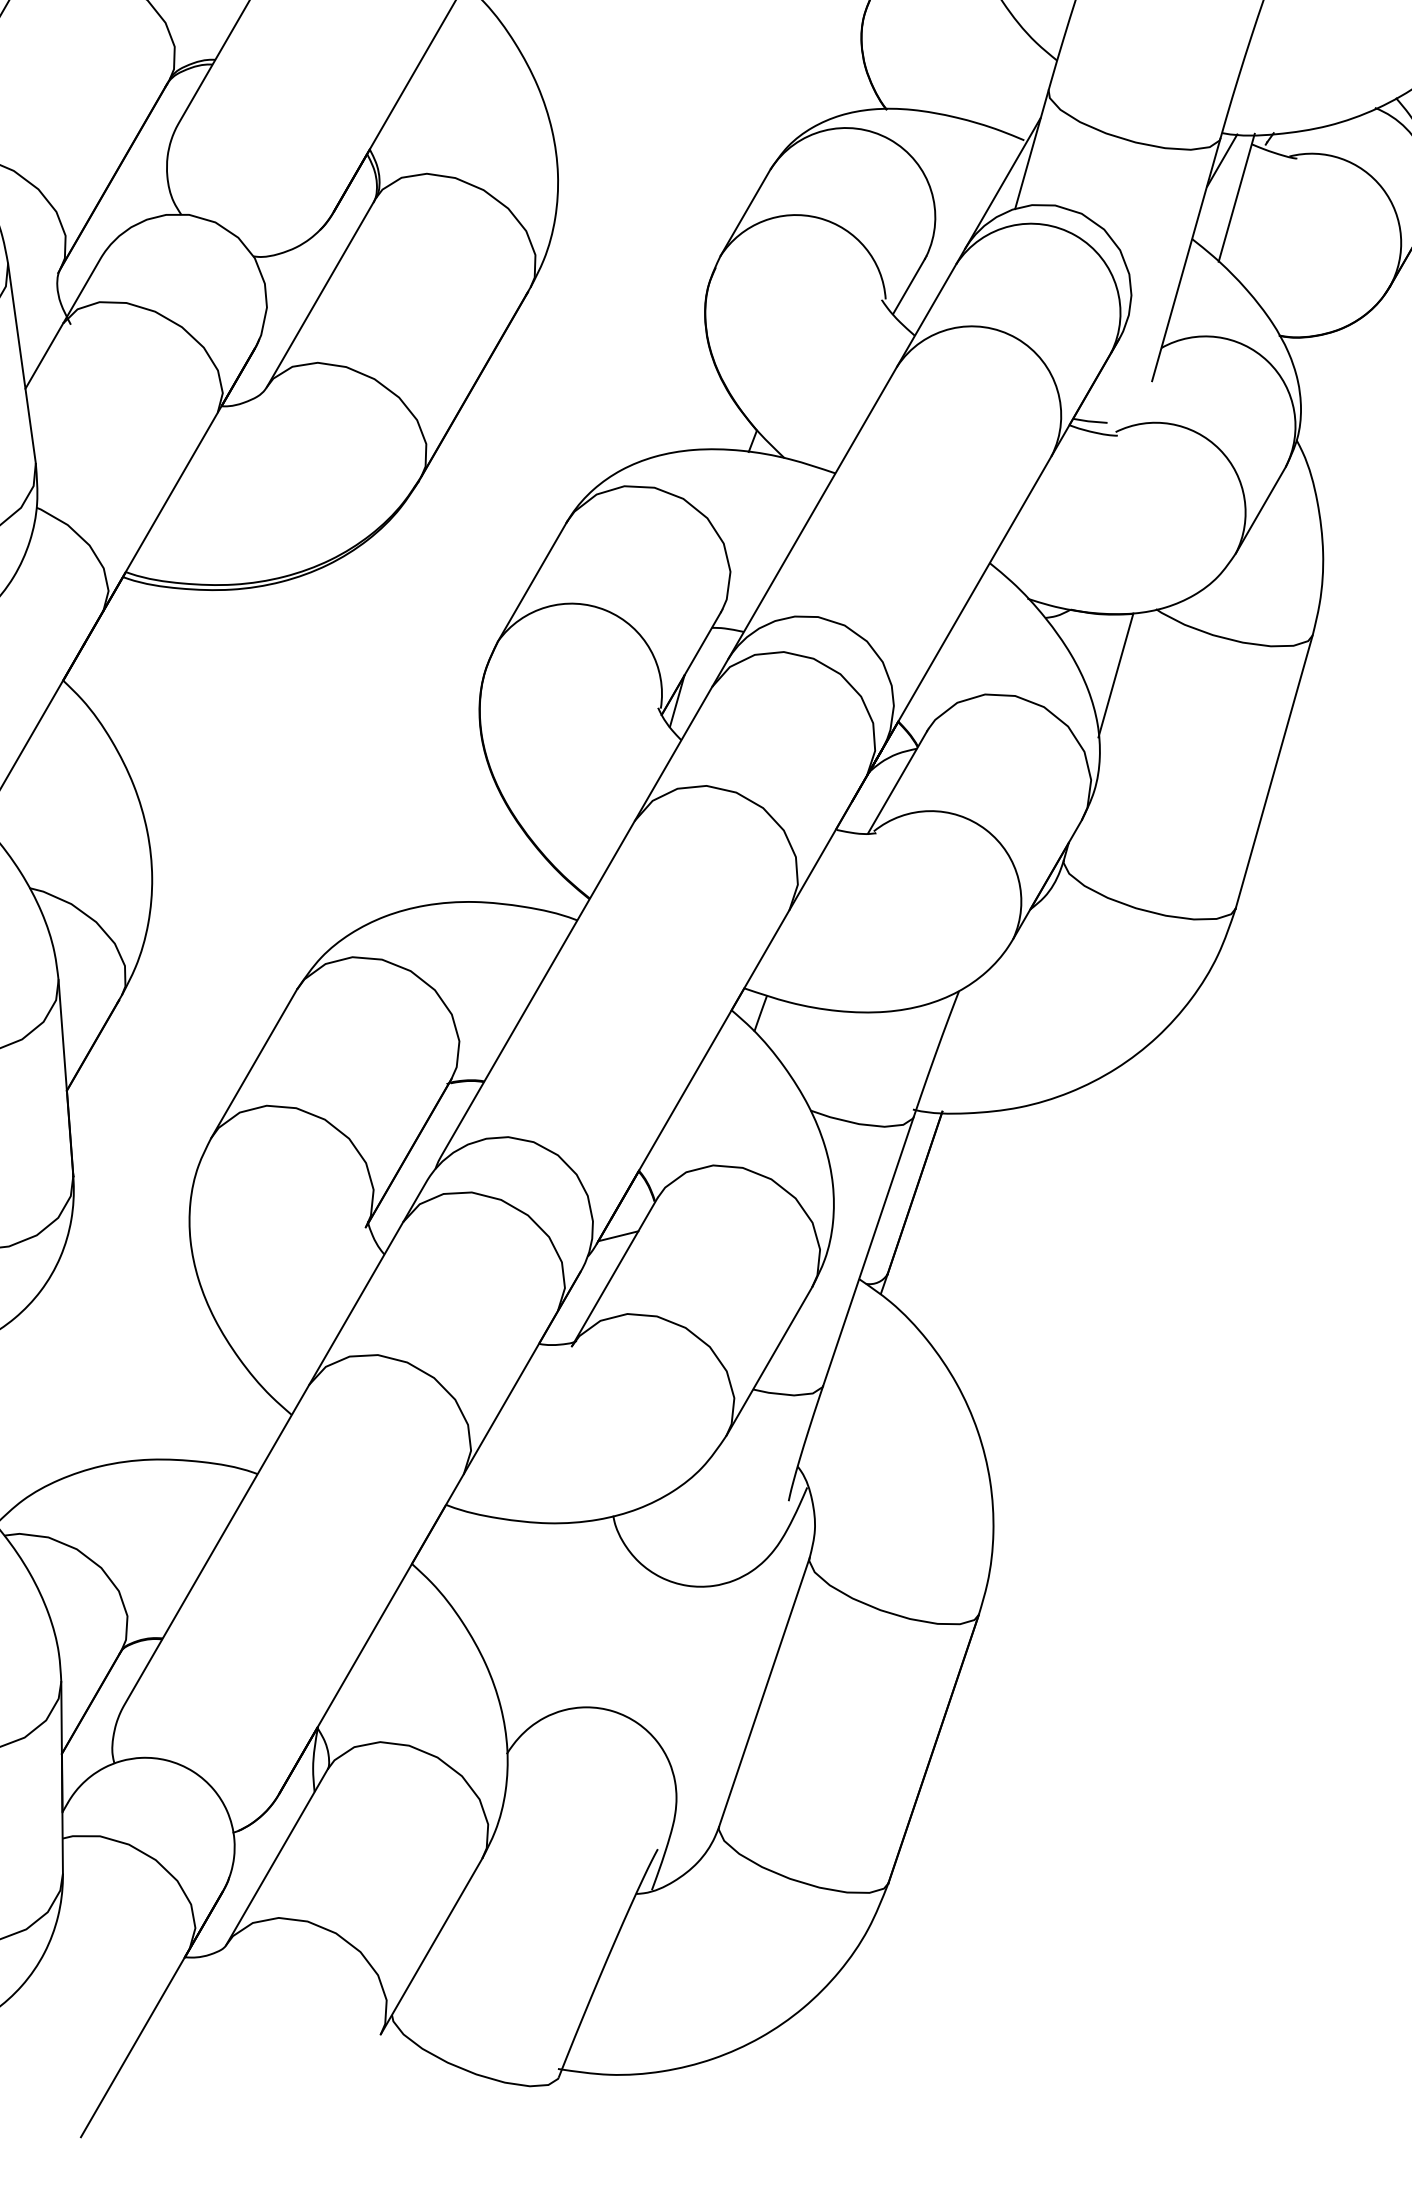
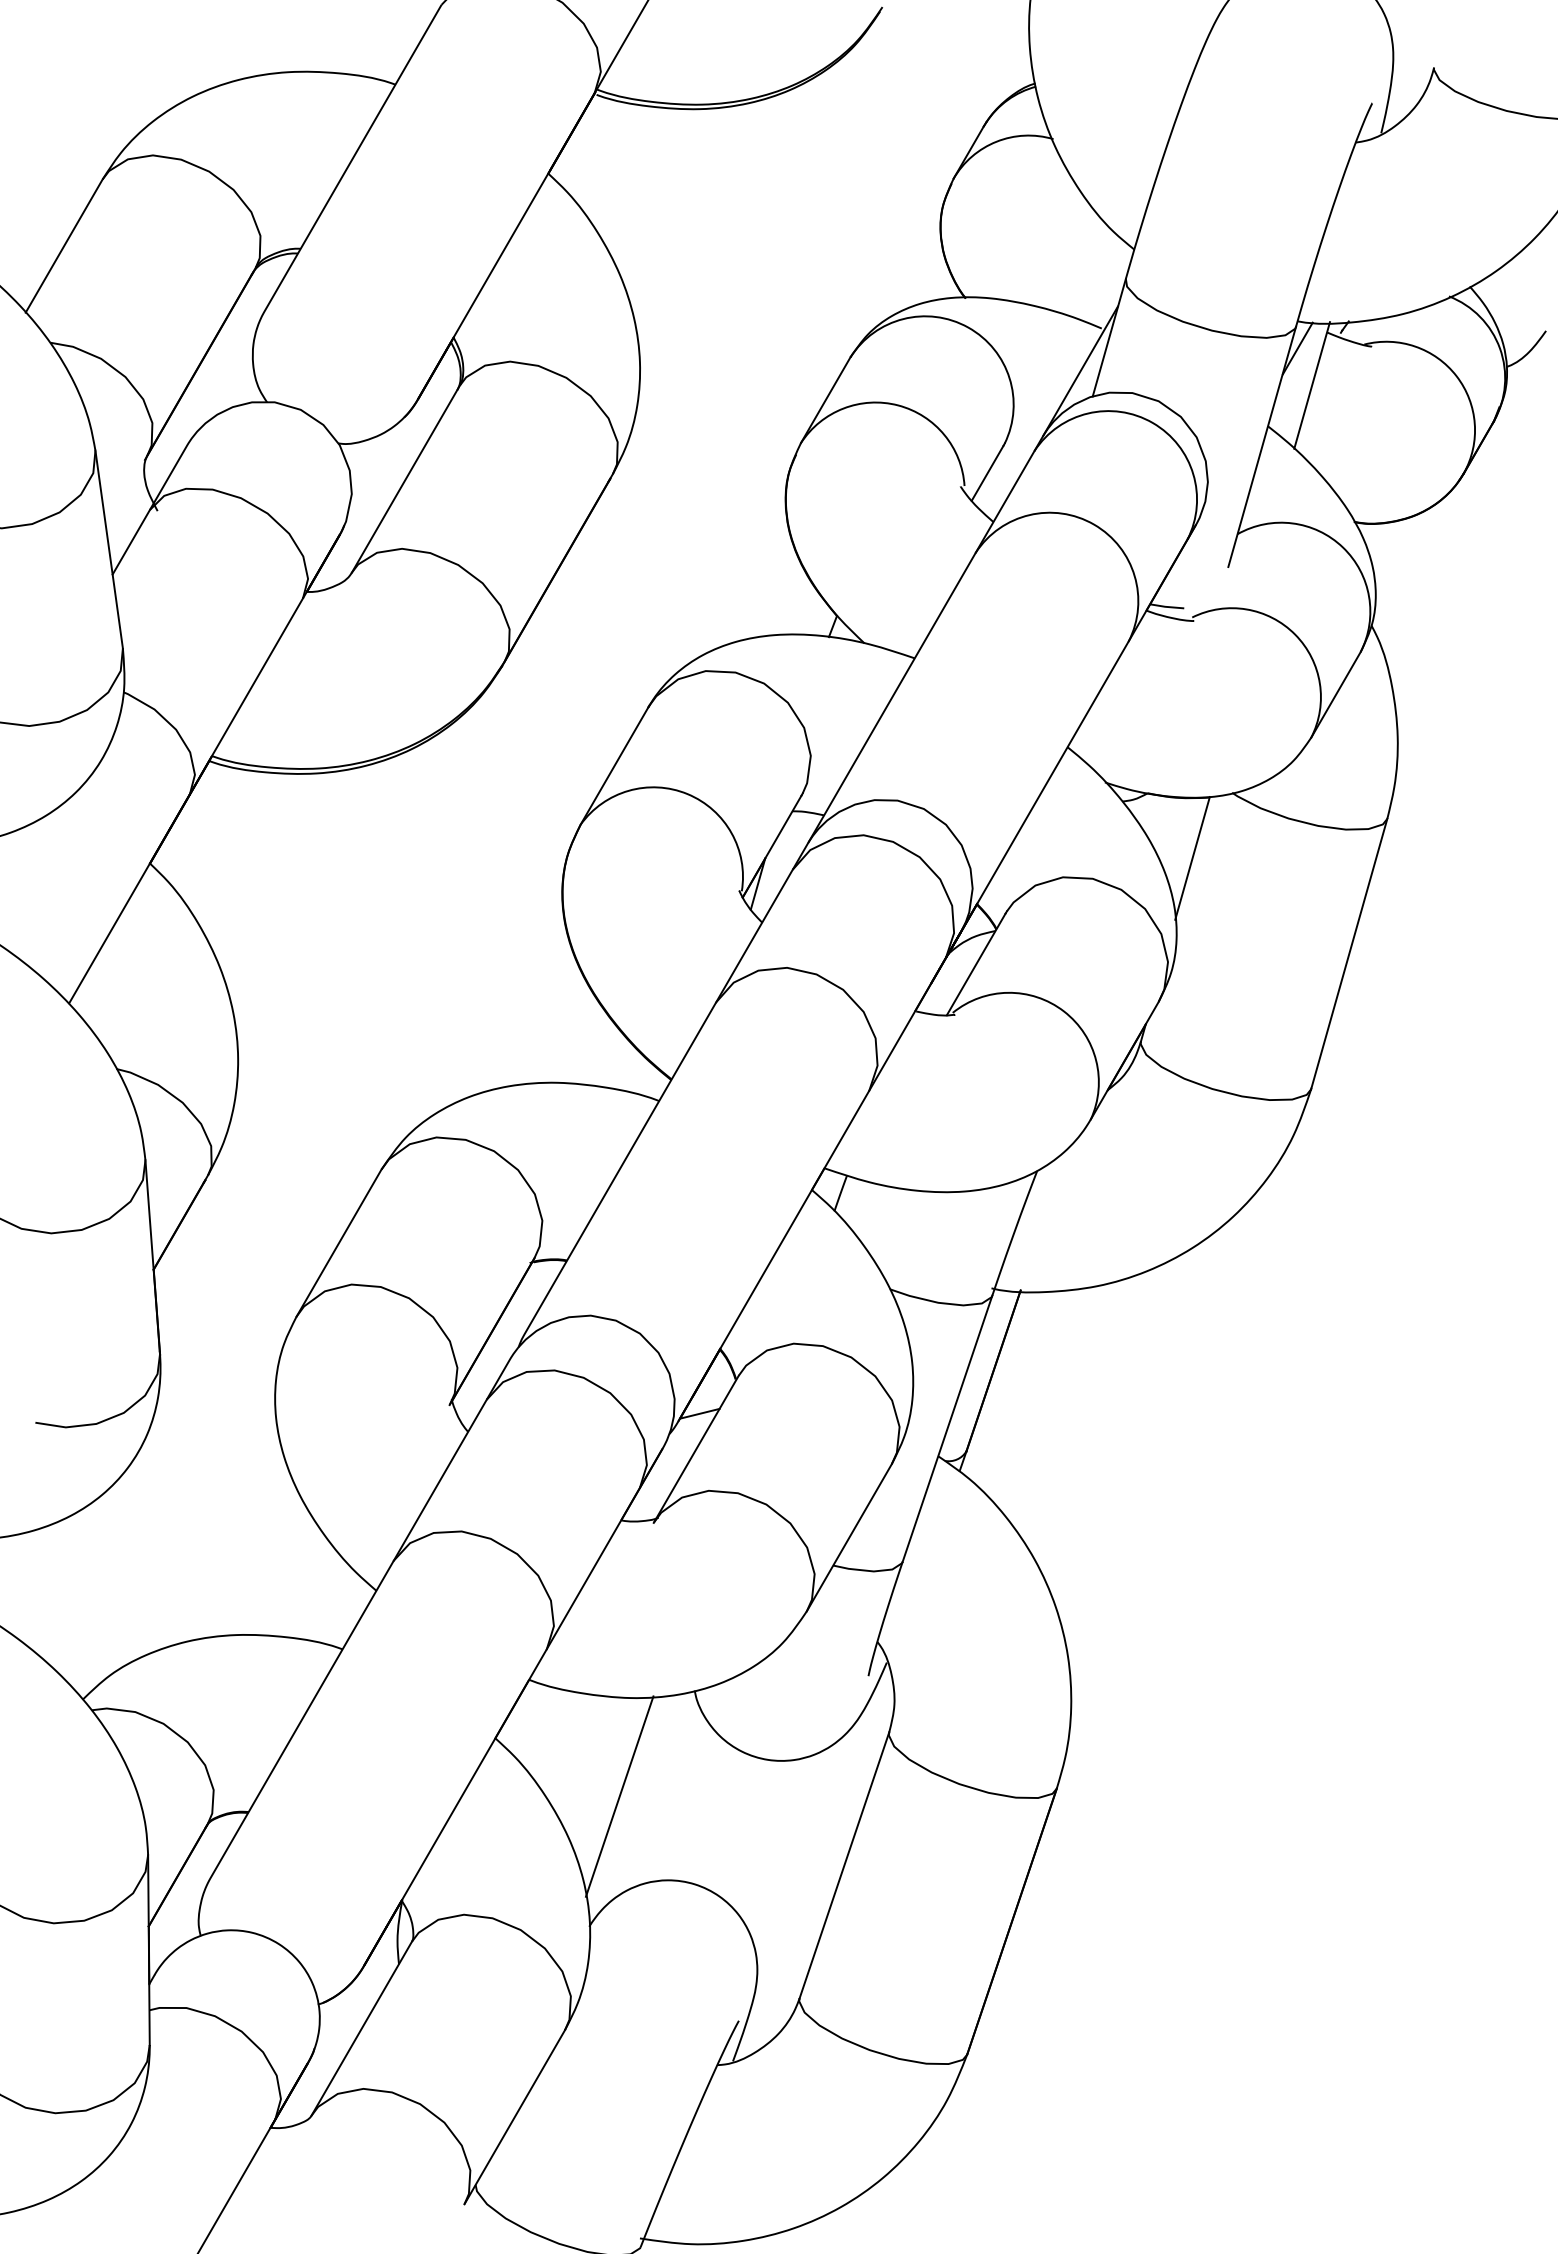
line: (537, 1622) -> (619, 1796), added

